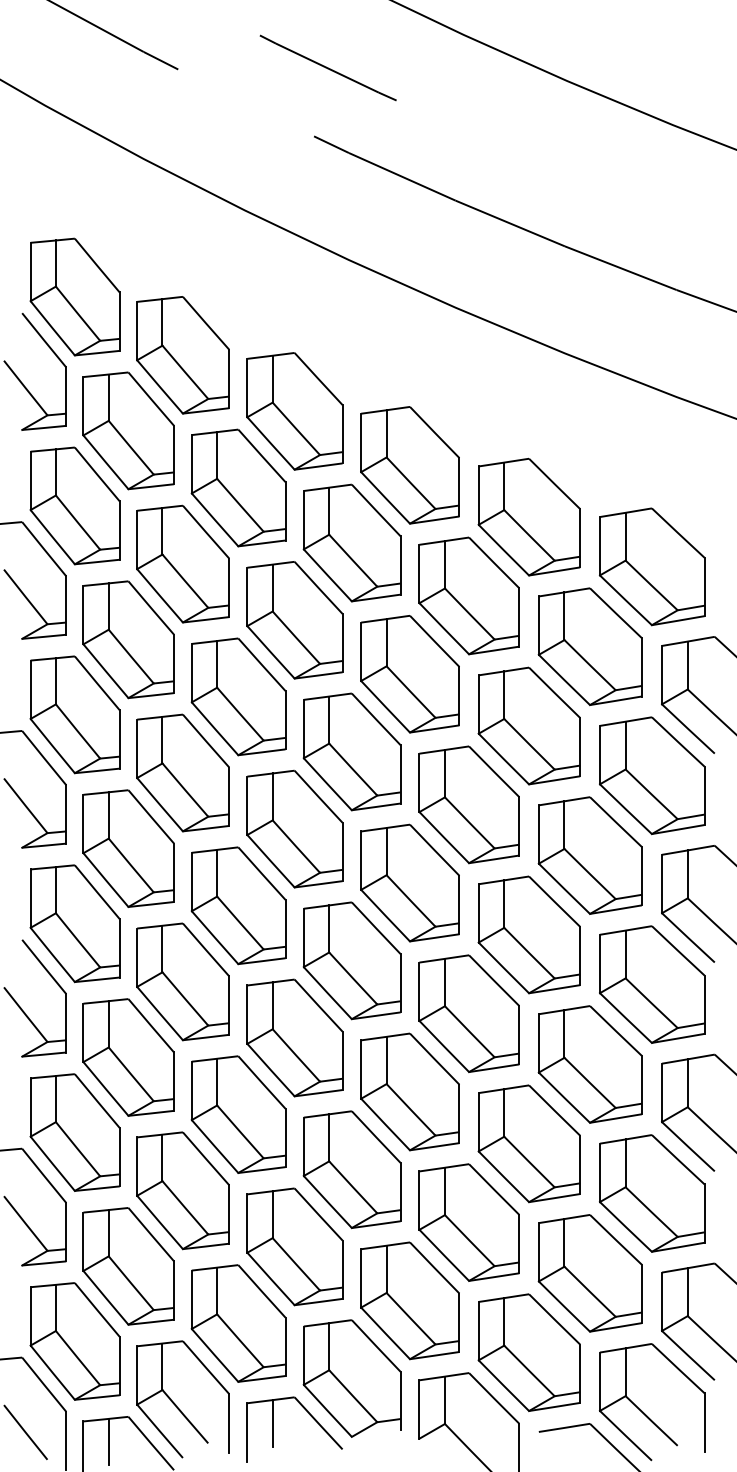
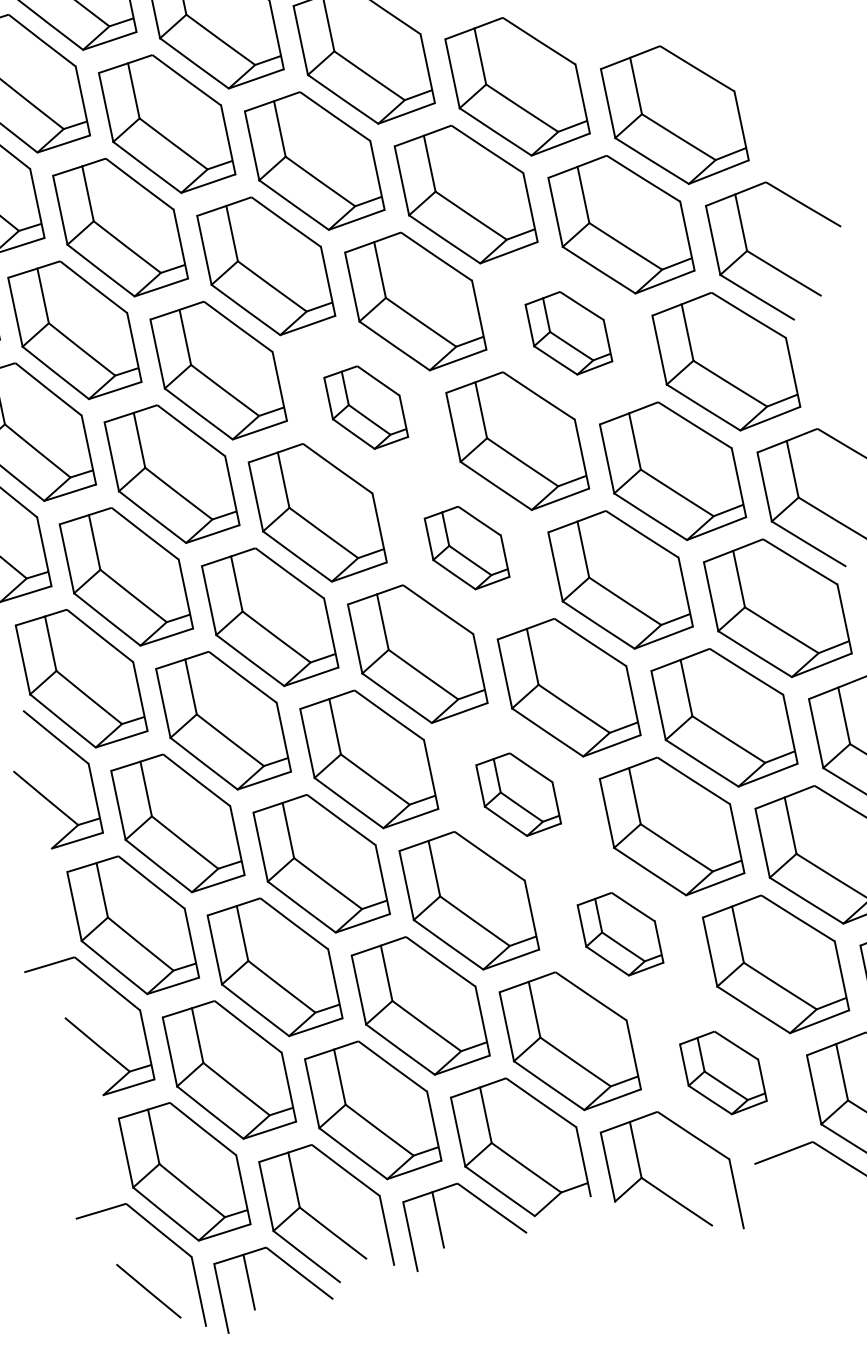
part: (528, 725) -> (567, 332), size x0.6
part: (351, 751) -> (365, 407), size x0.6
part: (409, 882) -> (466, 547), size x0.6
part: (409, 1091) -> (517, 794), size x0.6
part: (468, 1222) -> (619, 934), size x0.6
part: (528, 1352) -> (722, 1072), size x0.6

